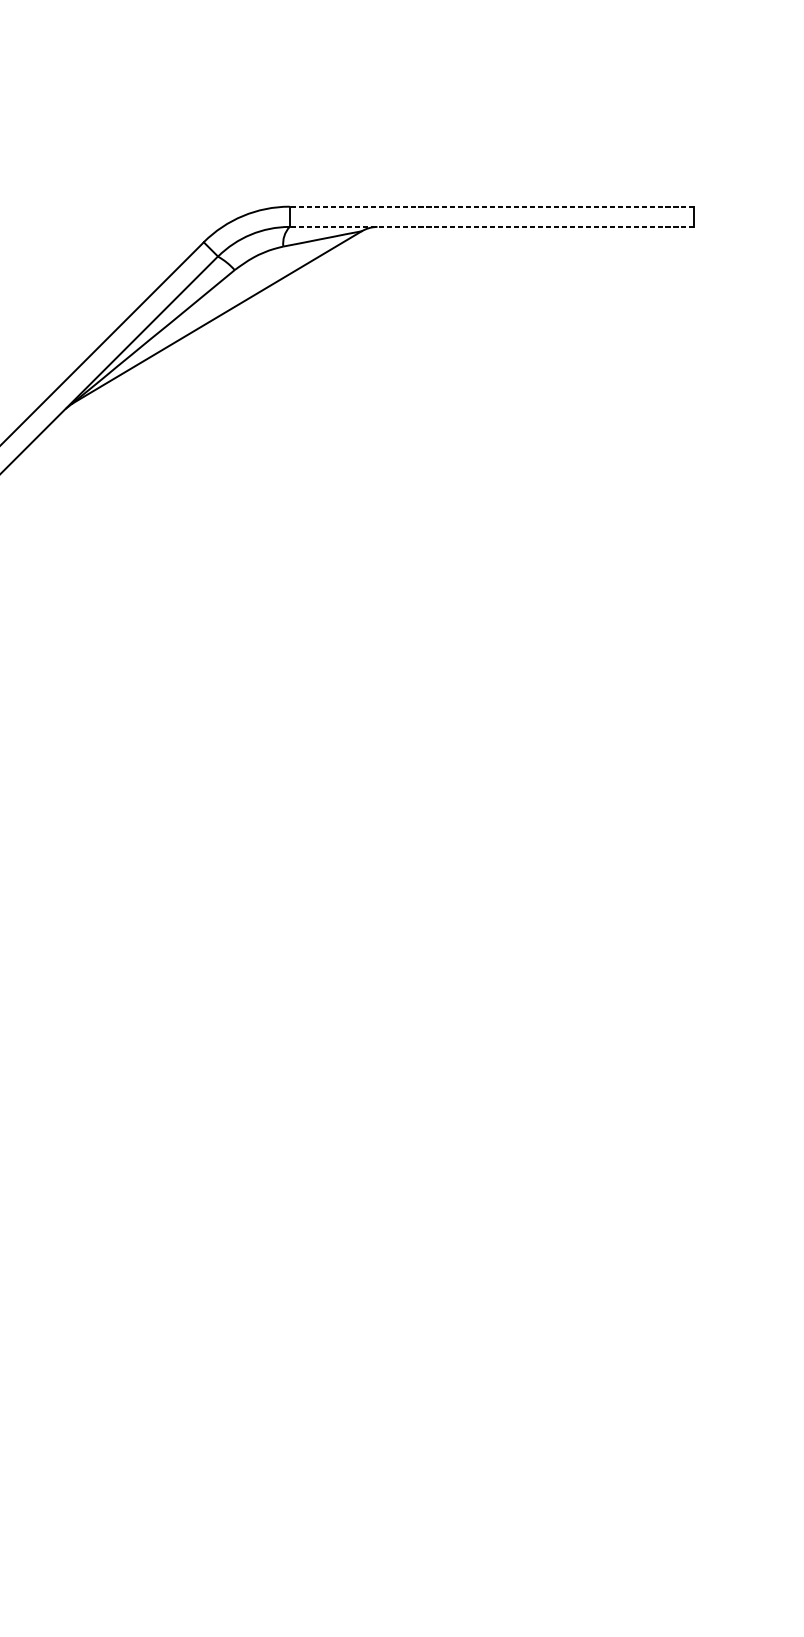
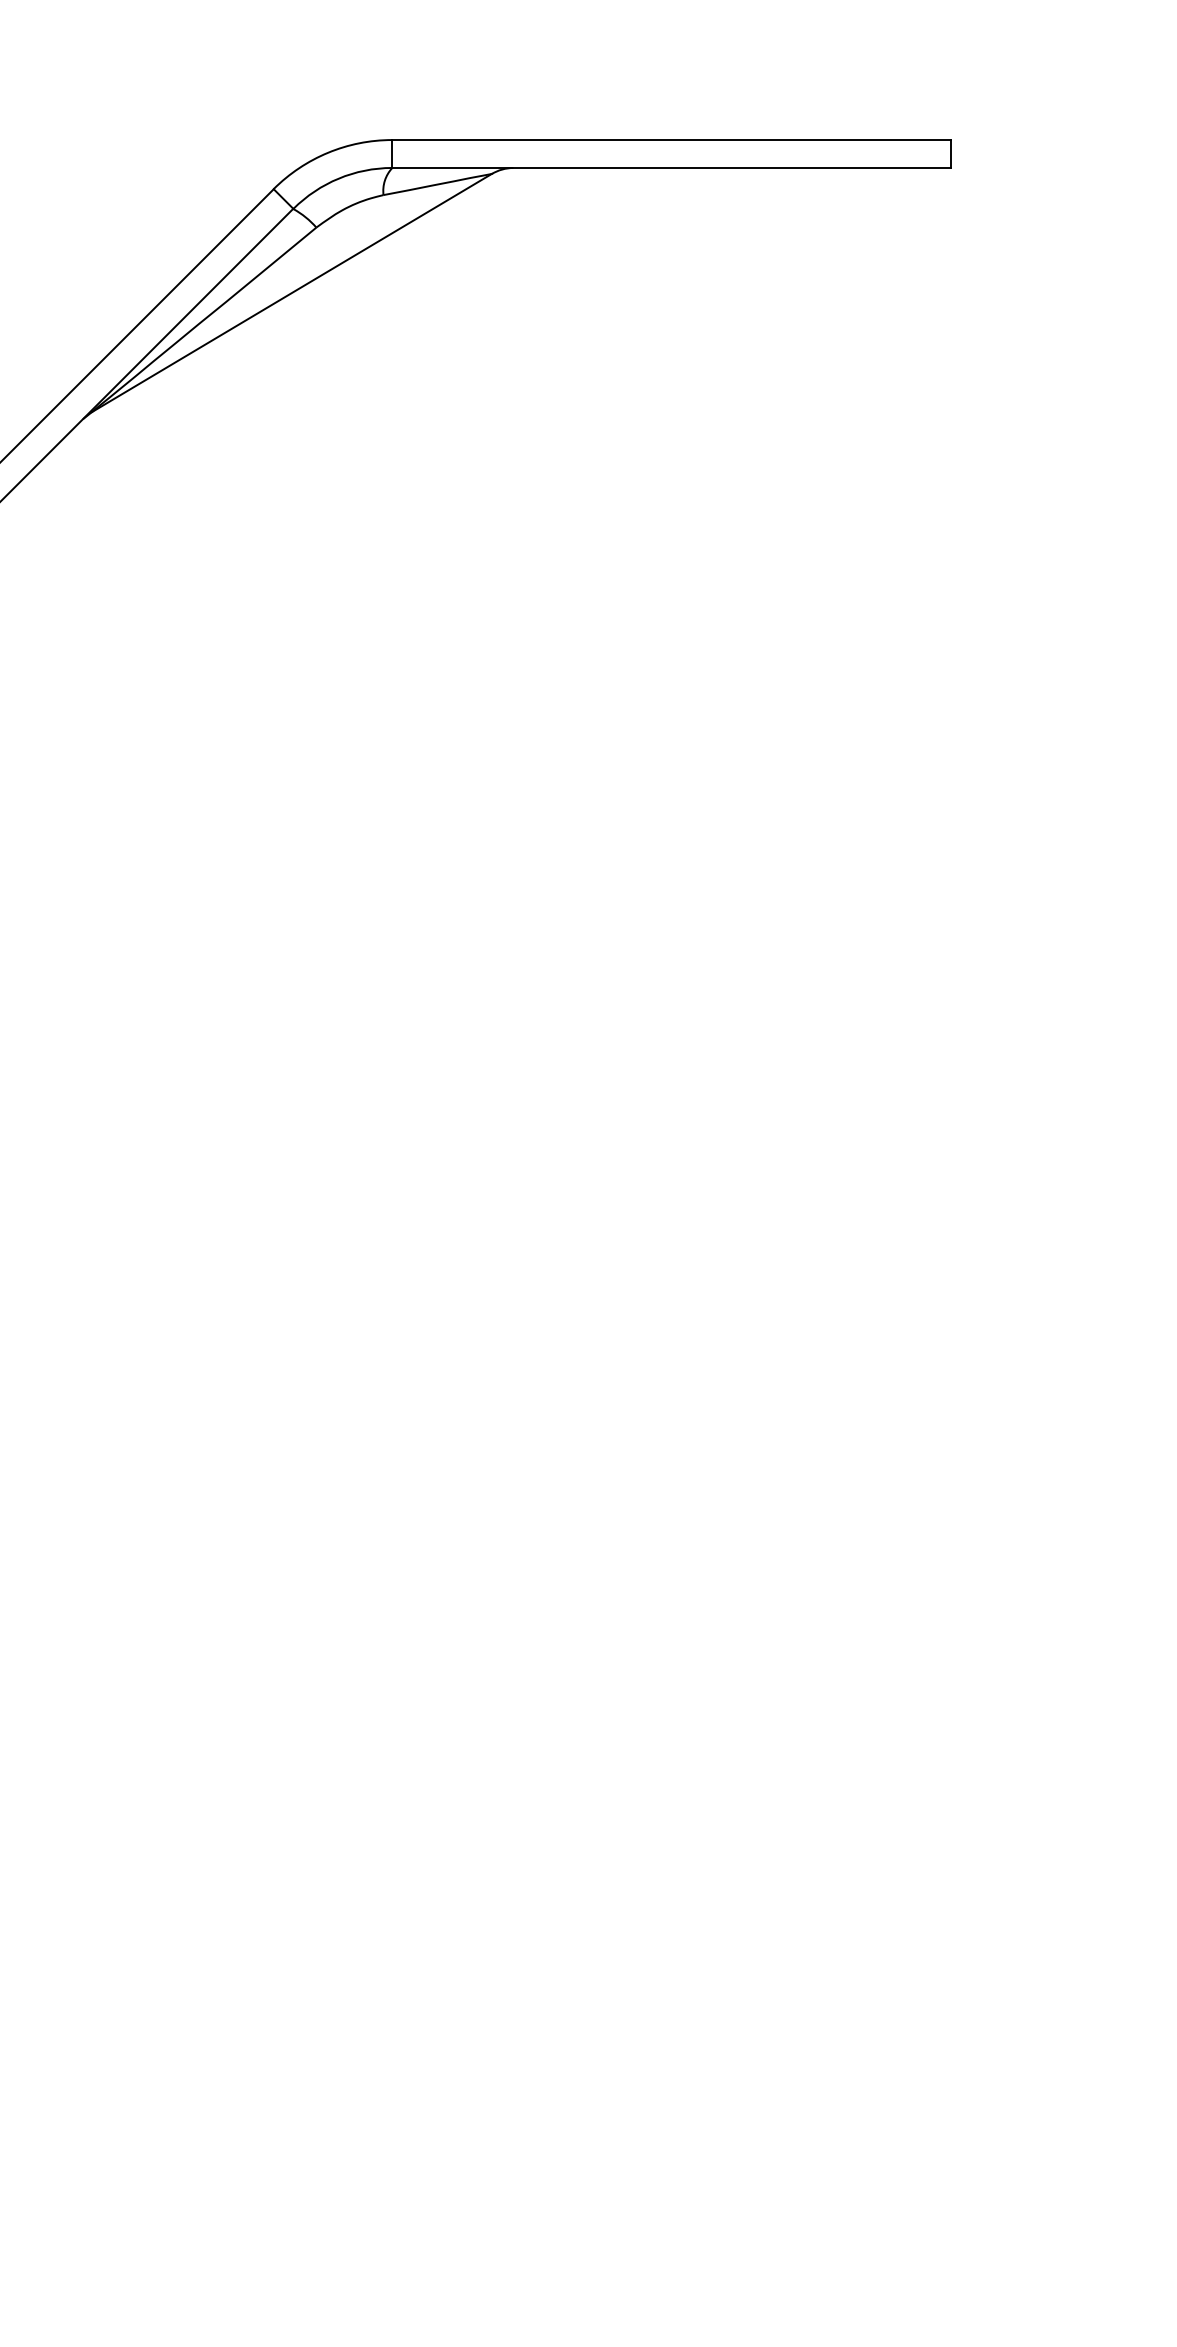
line: (491, 207) -> (671, 140), dashed -> solid
line: (491, 226) -> (671, 167), dashed -> solid

